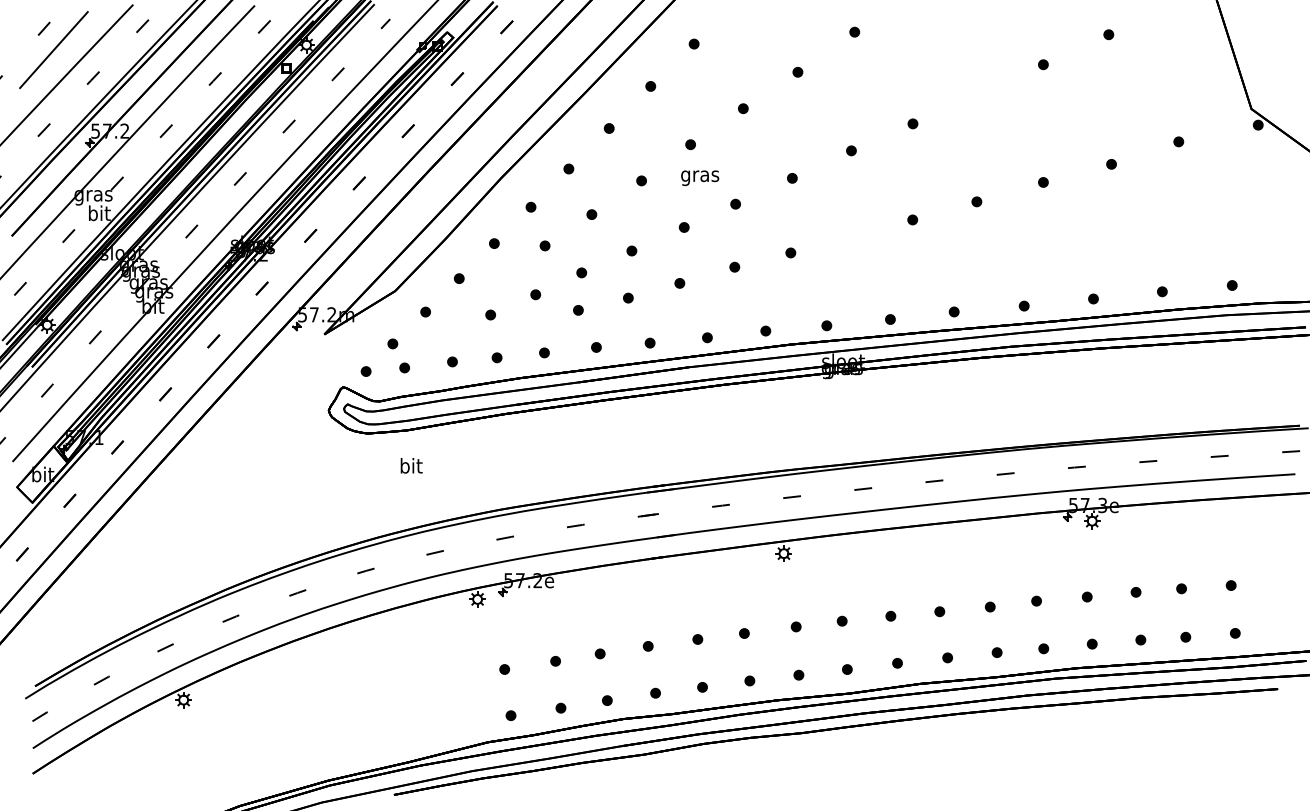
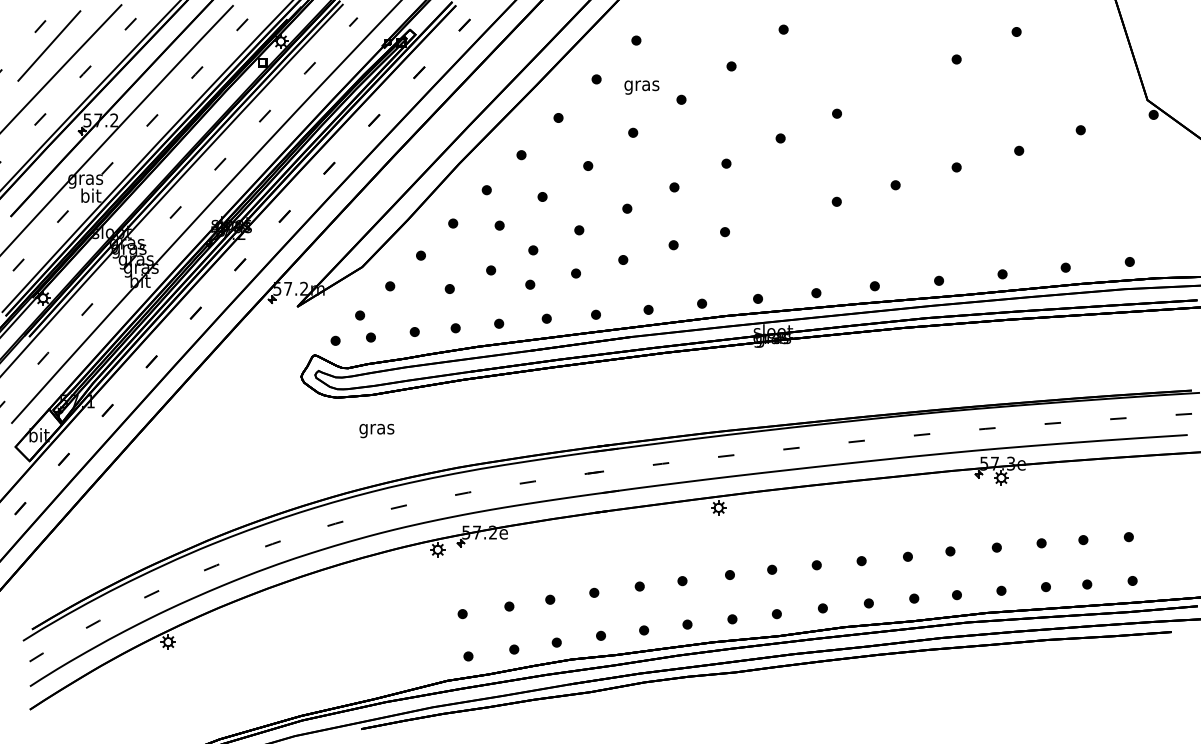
text: (699, 178) -> (641, 87), moved
text: (410, 468) -> (376, 429), bit -> gras

